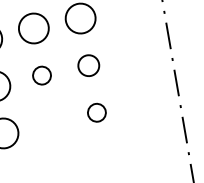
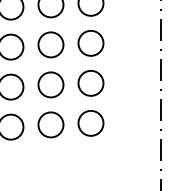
circle: (88, 65) -> (90, 83), size x1.43
circle: (41, 75) -> (50, 84), size x1.67
circle: (96, 112) -> (90, 123), size x1.67
circle: (49, 122) -> (50, 124), added

